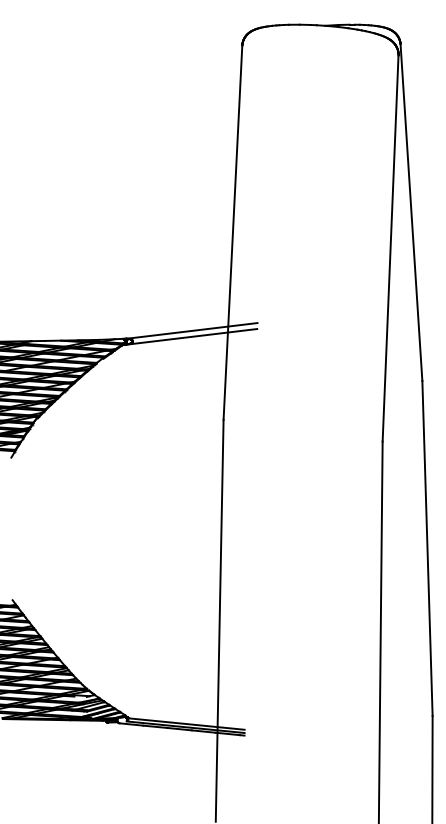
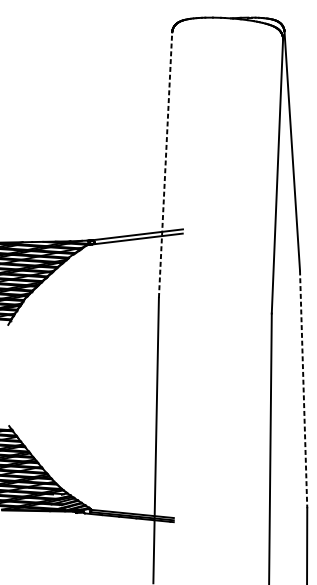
line: (232, 232) -> (165, 165), solid -> dashed
line: (427, 548) -> (303, 389), solid -> dashed

